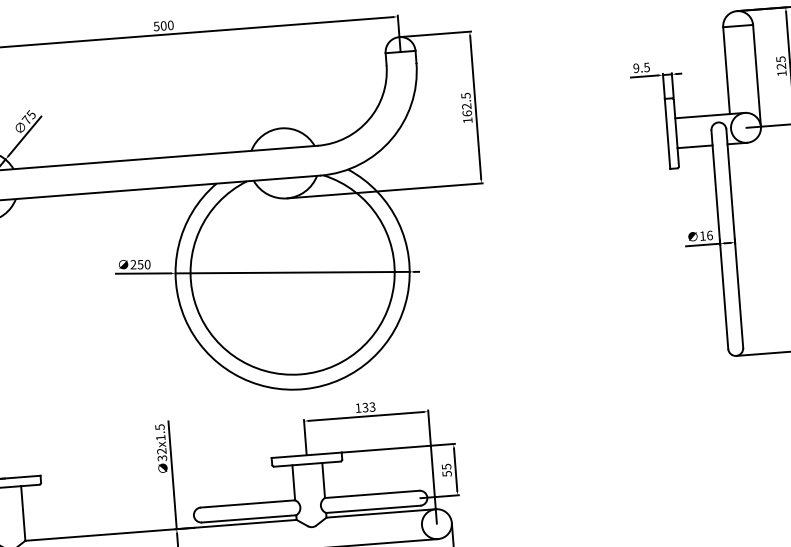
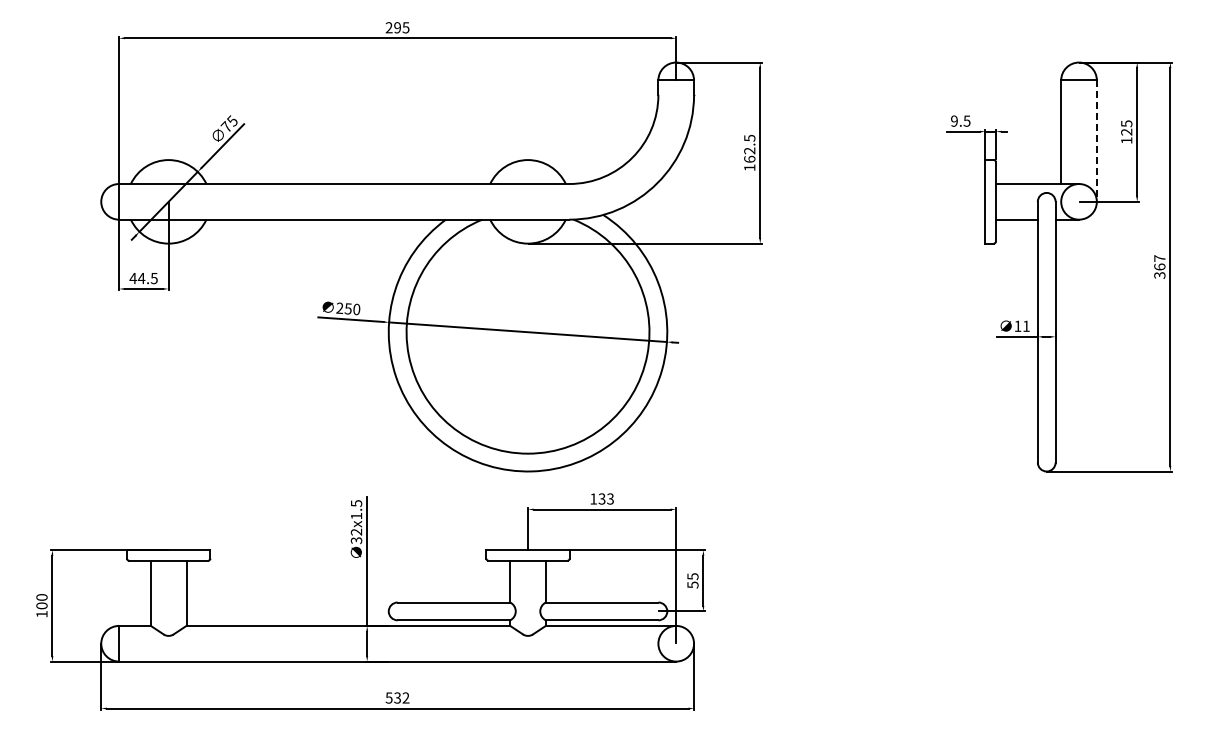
text: (163, 25) -> (397, 27), 500 -> 295
line: (756, 76) -> (1096, 141), solid -> dashed
text: (709, 234) -> (1026, 325), 16 -> 11

